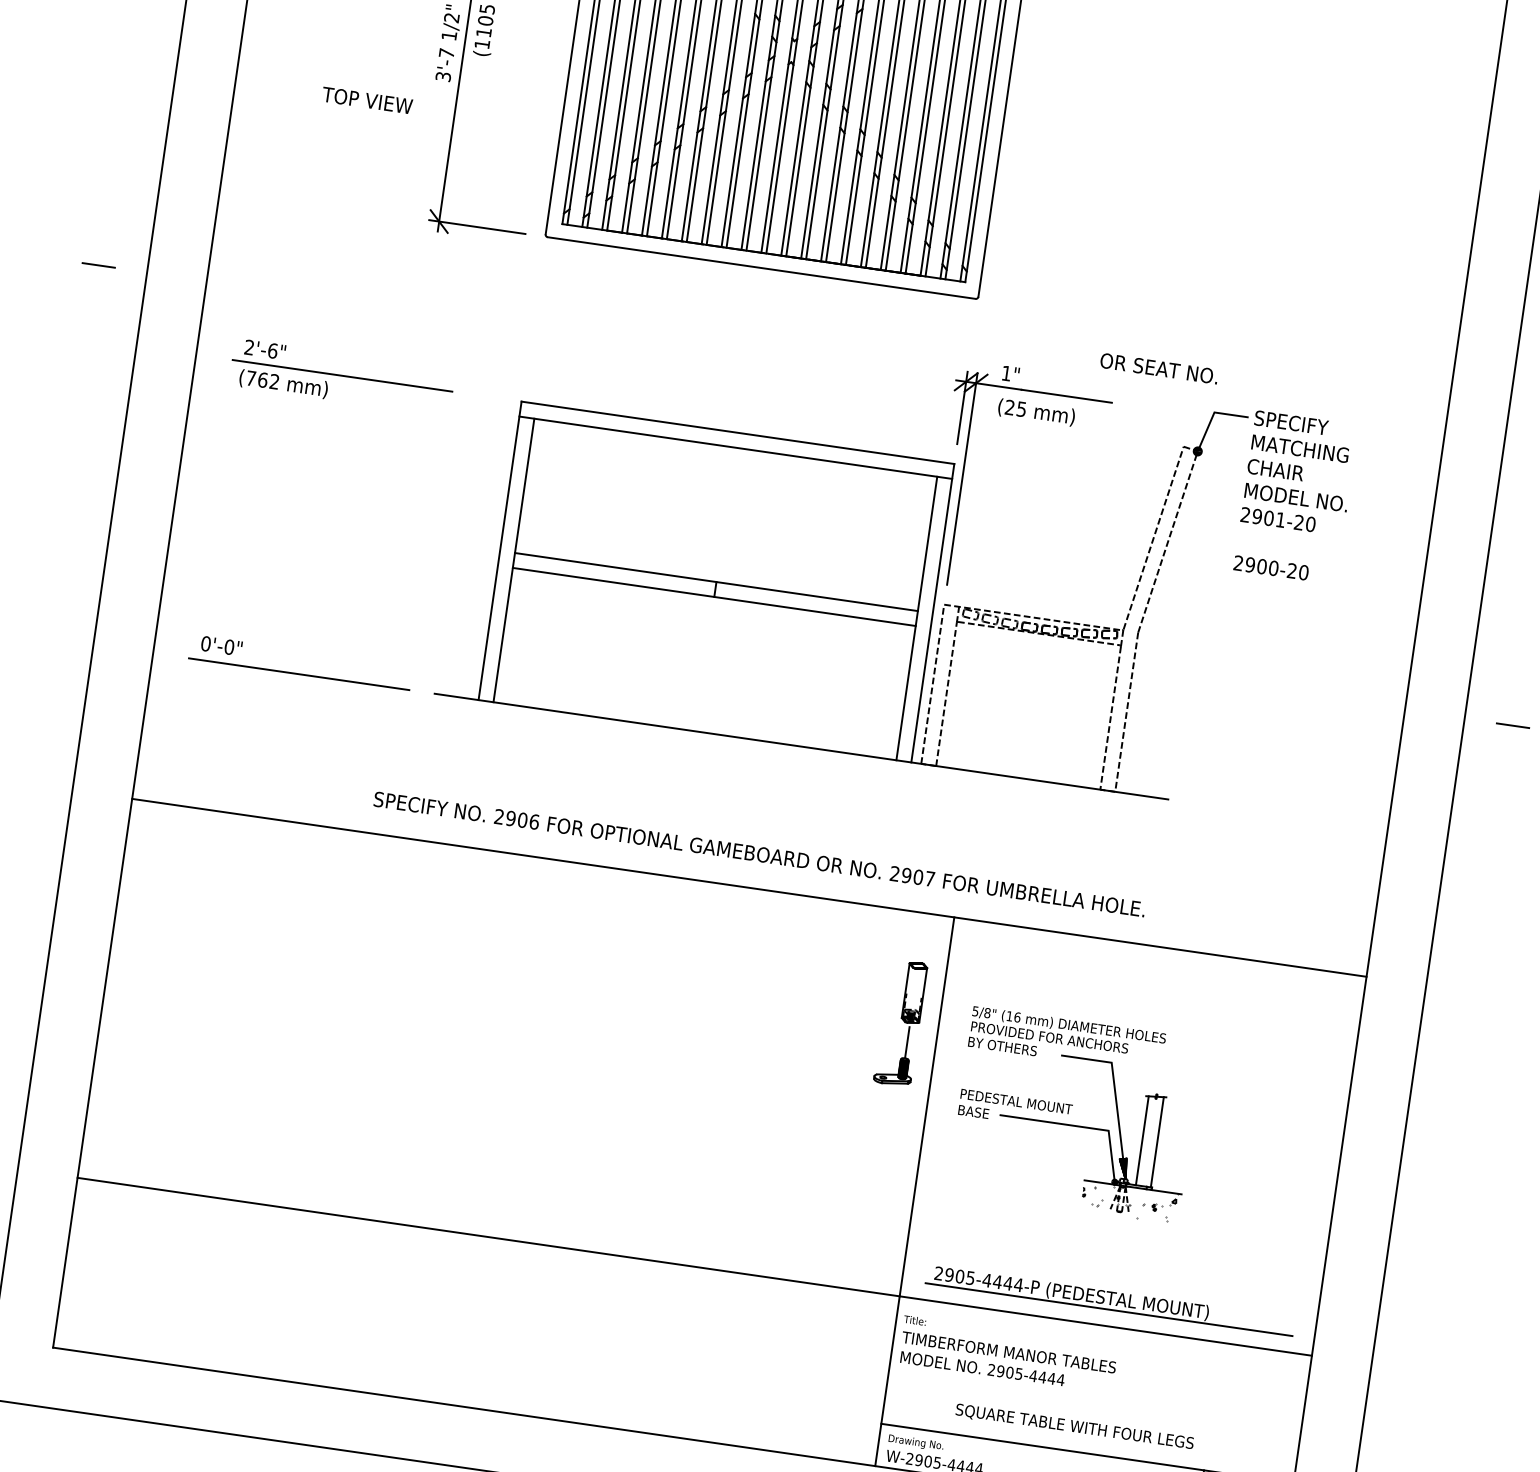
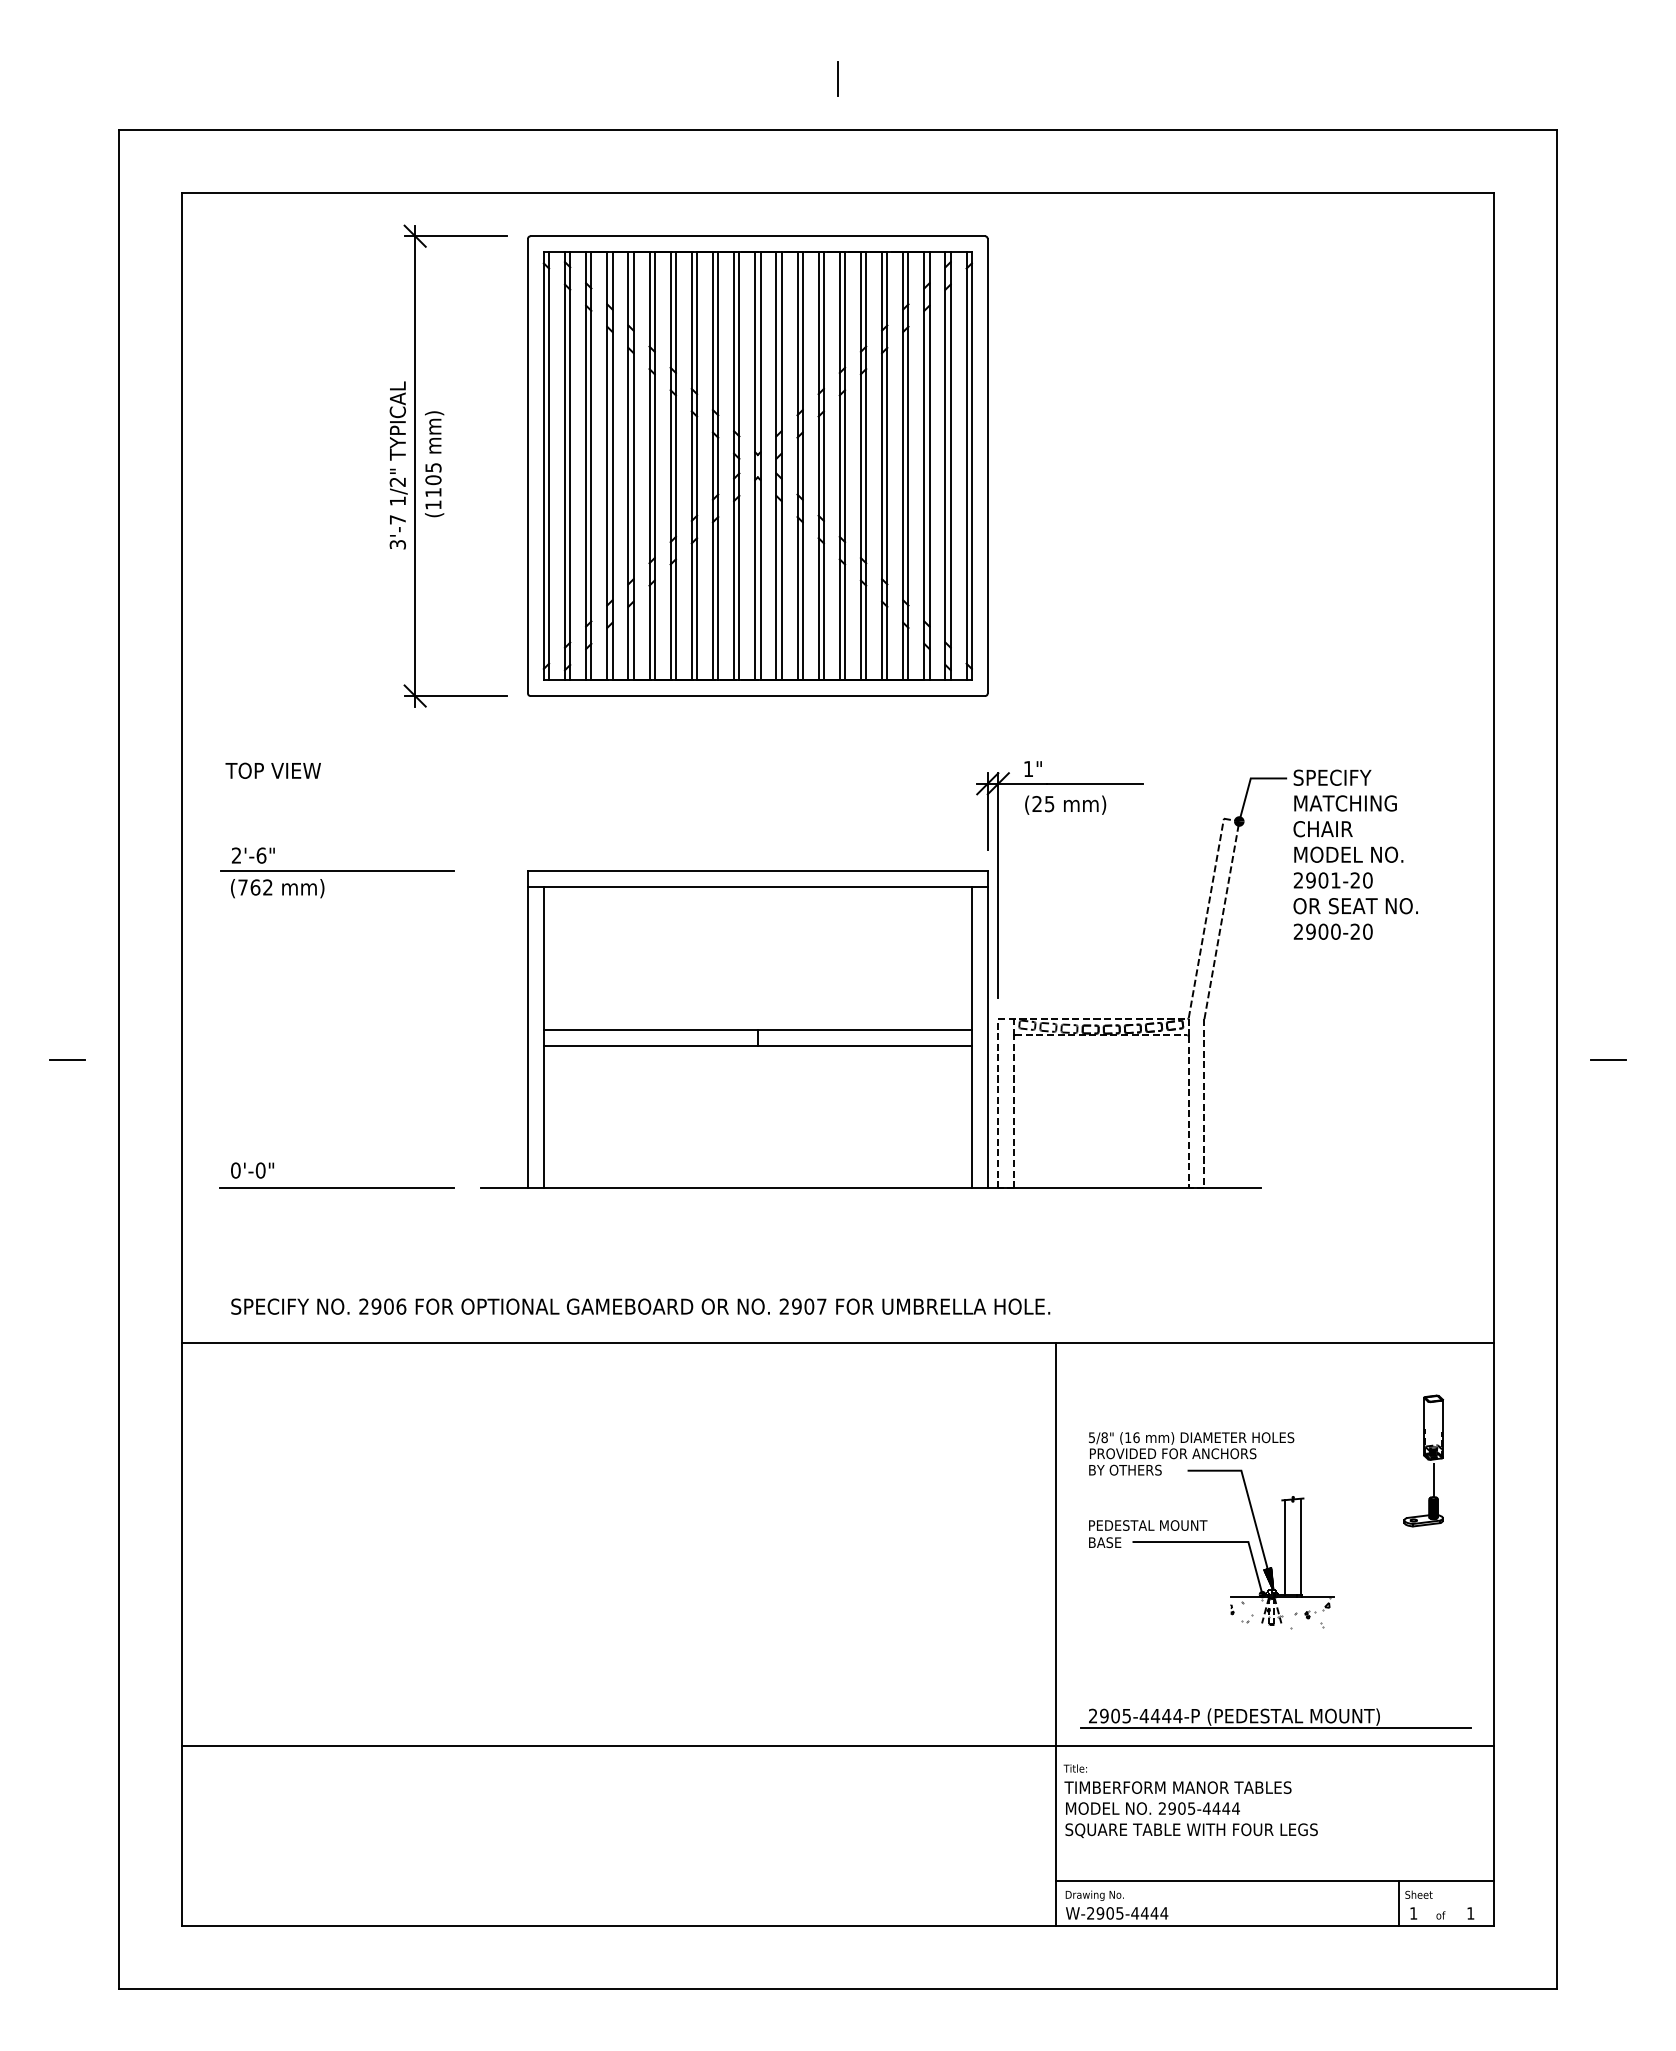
text: (366, 100) -> (272, 770), moved
line: (98, 265) -> (67, 1059), moved
text: (1158, 368) -> (1355, 906), moved
text: (759, 854) -> (640, 1306), moved
part: (900, 1022) -> (1423, 1460), moved
text: (1074, 1427) -> (1191, 1830), moved

